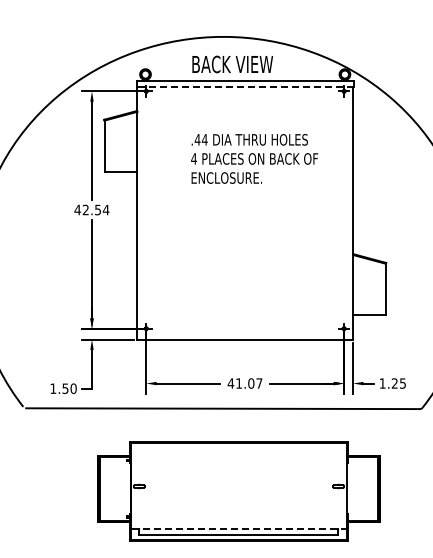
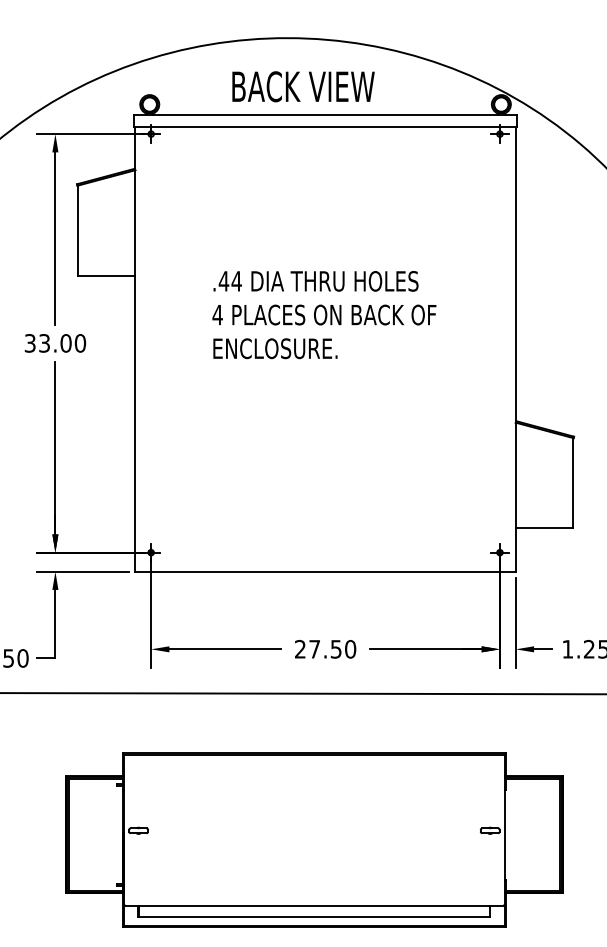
line: (245, 87) -> (326, 127), dashed -> solid
text: (254, 158) -> (324, 314), moved
text: (91, 209) -> (54, 342), 42.54 -> 33.00
text: (244, 383) -> (324, 649), 41.07 -> 27.50
line: (238, 529) -> (313, 906), dashed -> solid

